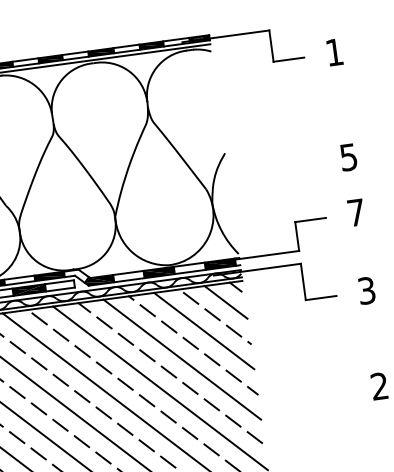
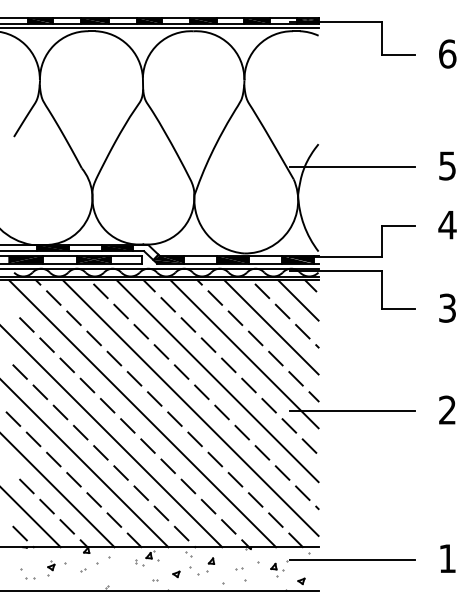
text: (334, 51) -> (447, 53), 1 -> 6
line: (259, 170) -> (352, 167), added
text: (356, 213) -> (447, 225), 7 -> 4
line: (290, 399) -> (352, 411), added

